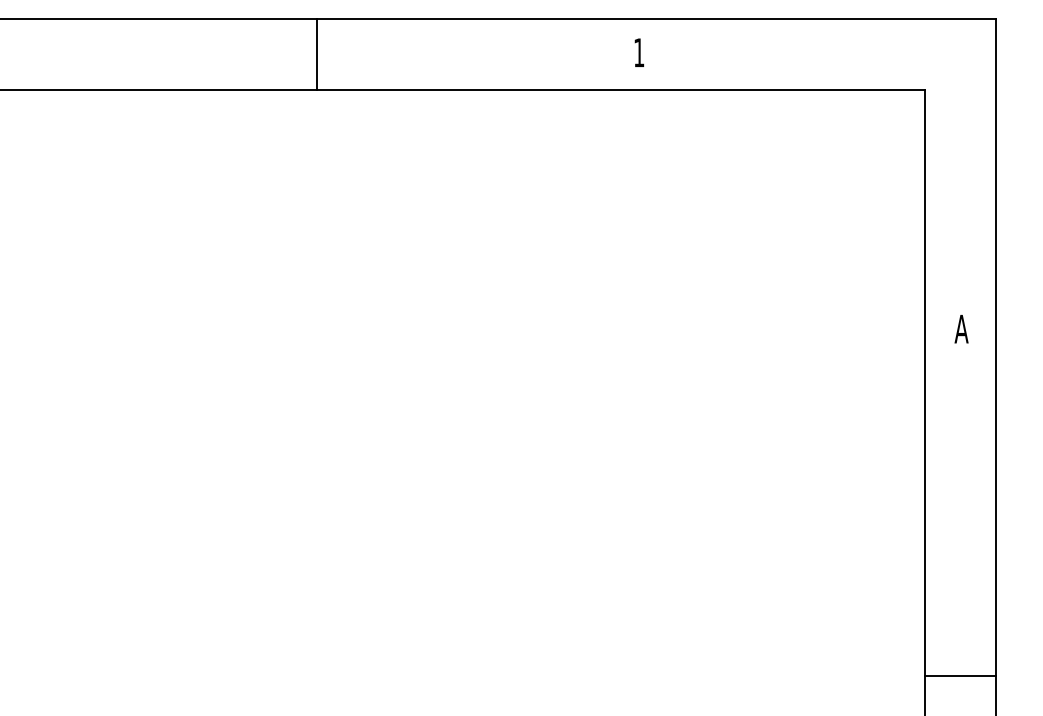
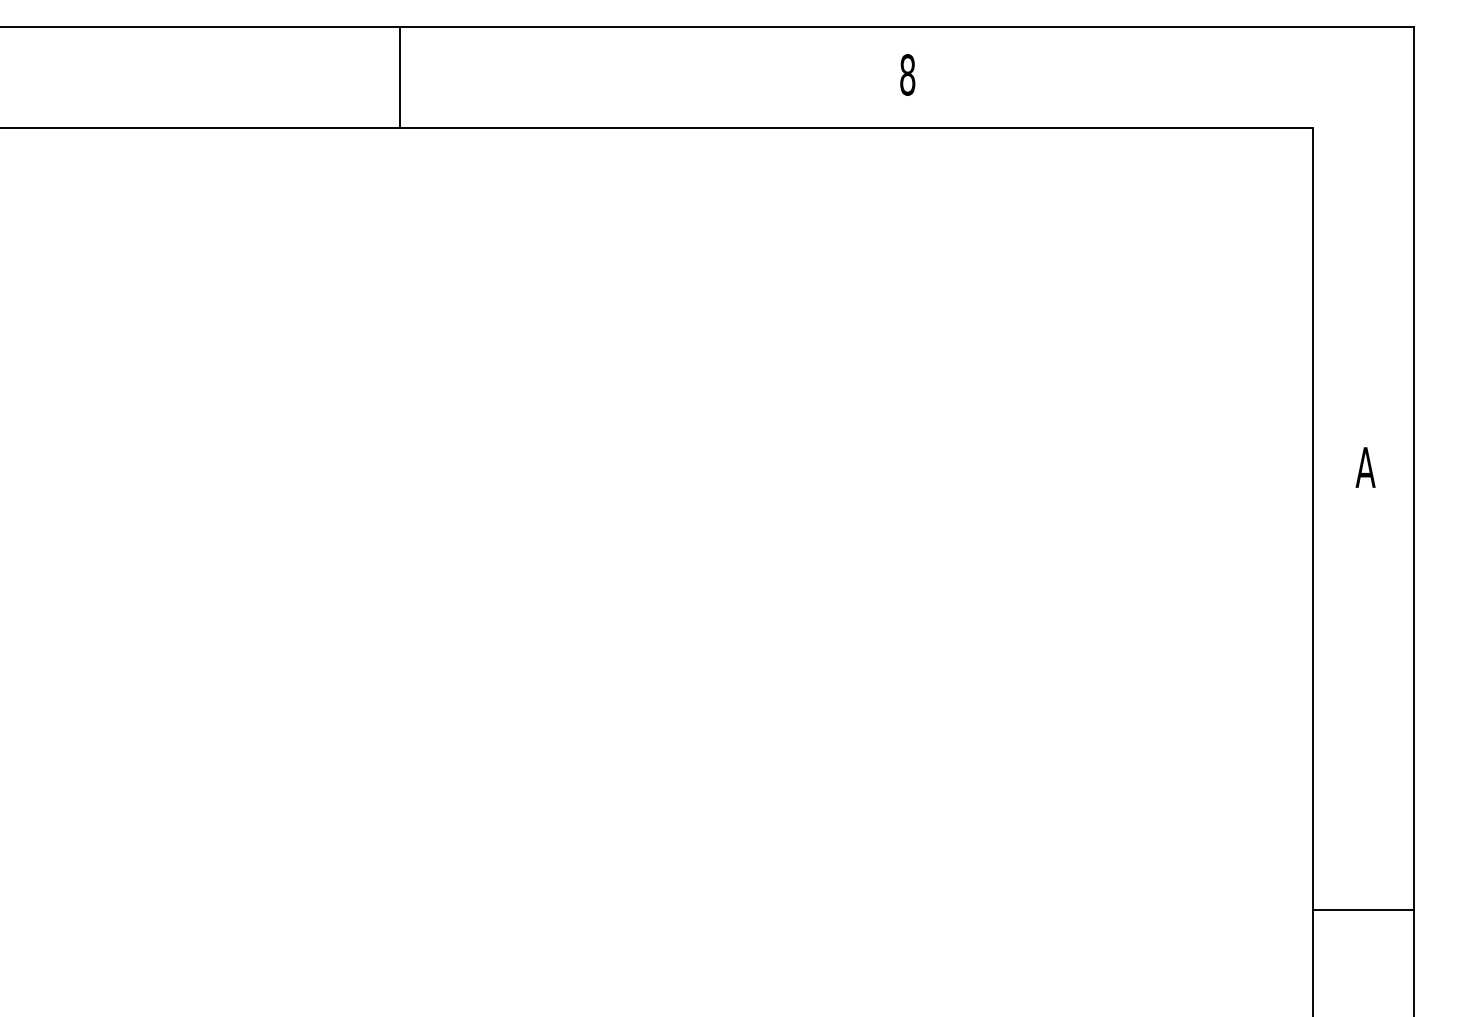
text: (639, 52) -> (907, 74), 1 -> 8
line: (317, 54) -> (399, 77), moved
line: (960, 675) -> (1363, 909), moved

